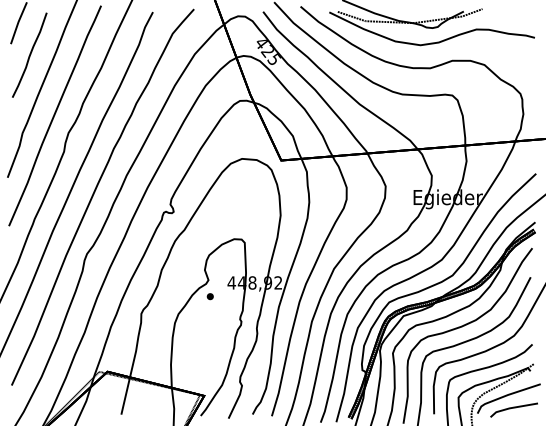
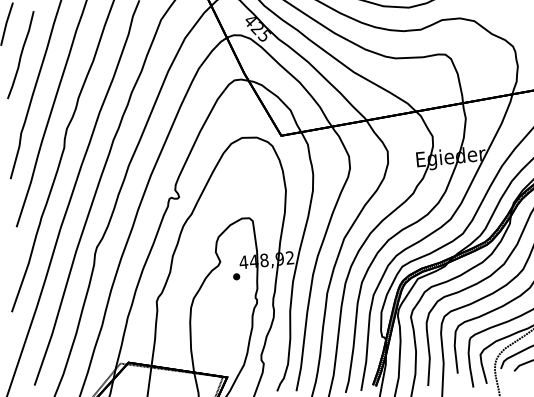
part: (209, 296) -> (235, 276), moved

